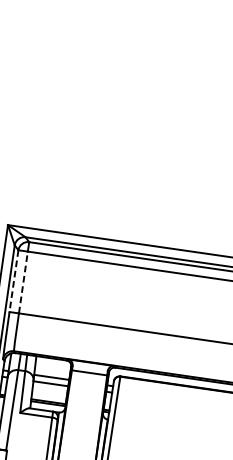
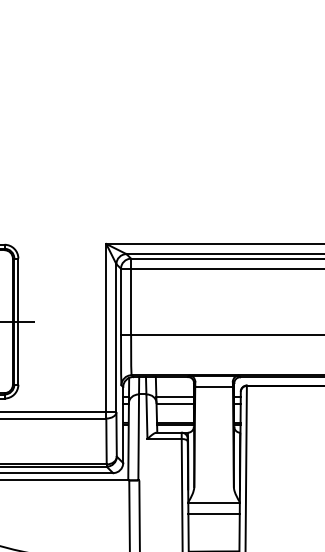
line: (14, 281) -> (121, 302), dashed -> solid
line: (23, 282) -> (131, 301), dashed -> solid

